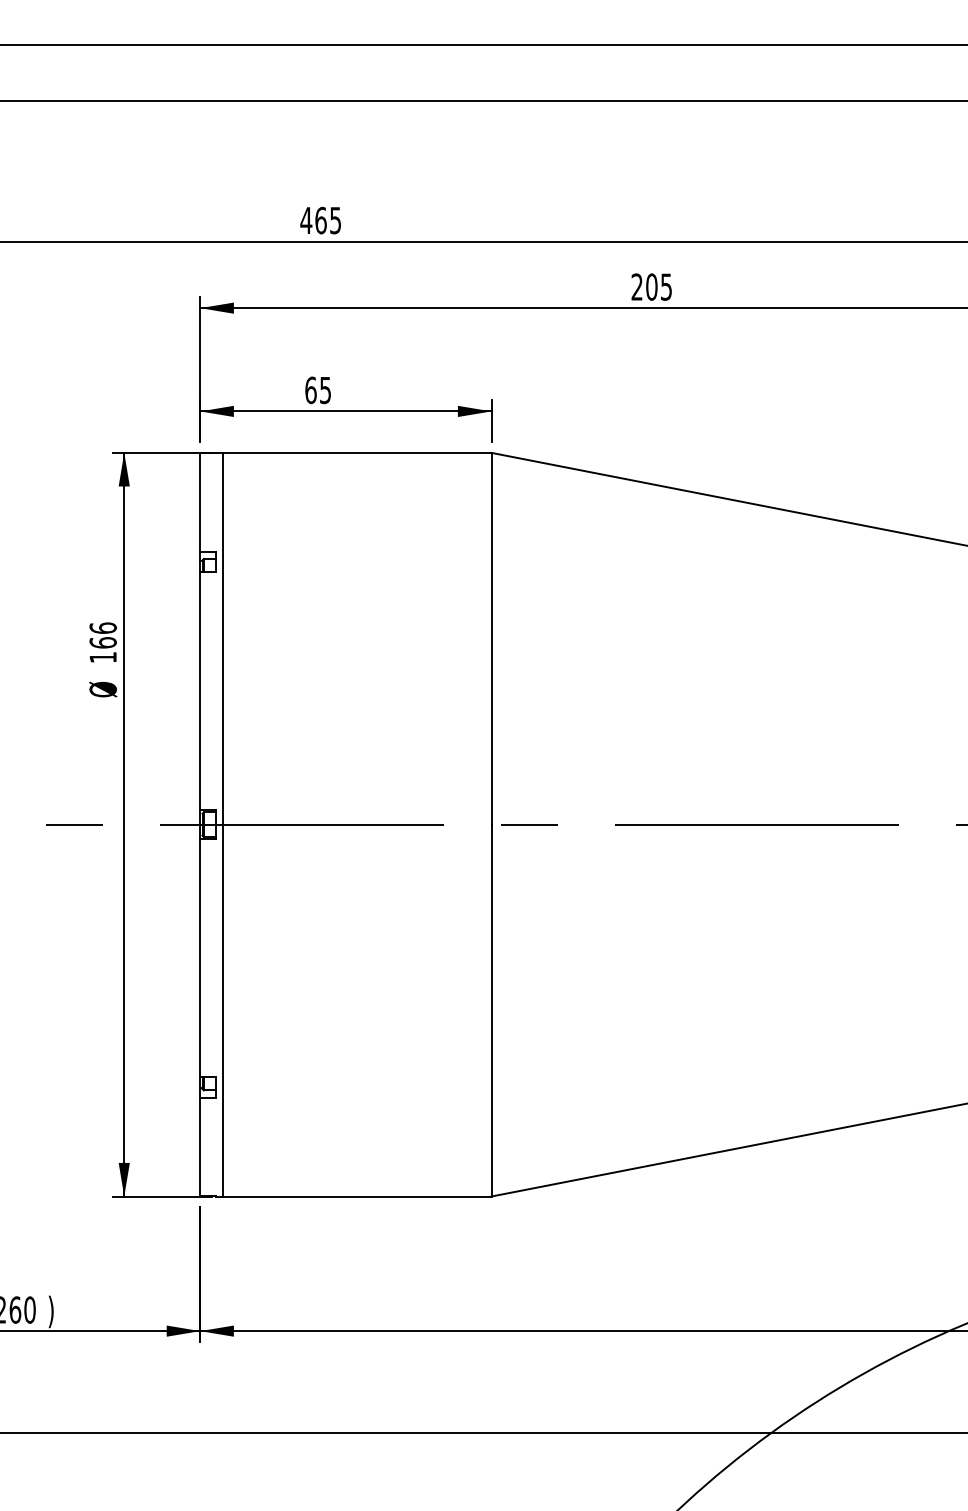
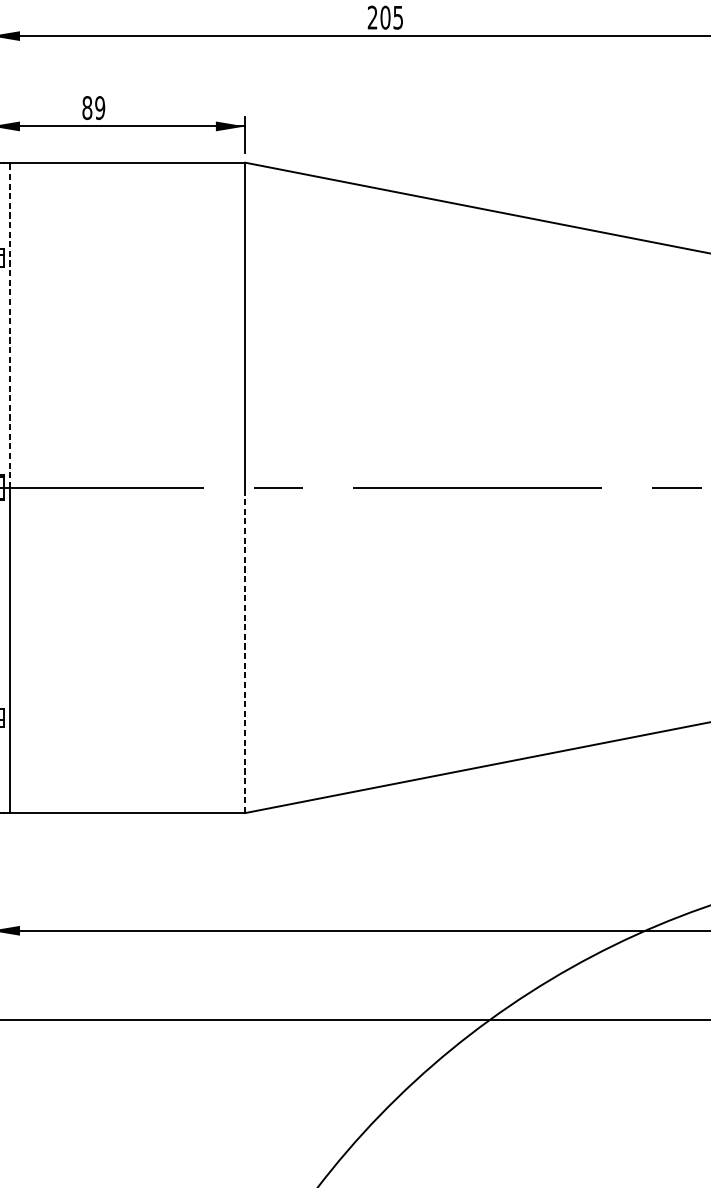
text: (318, 389) -> (93, 107), 65 -> 89
line: (222, 638) -> (10, 325), solid -> dashed
line: (491, 1010) -> (245, 650), solid -> dashed

